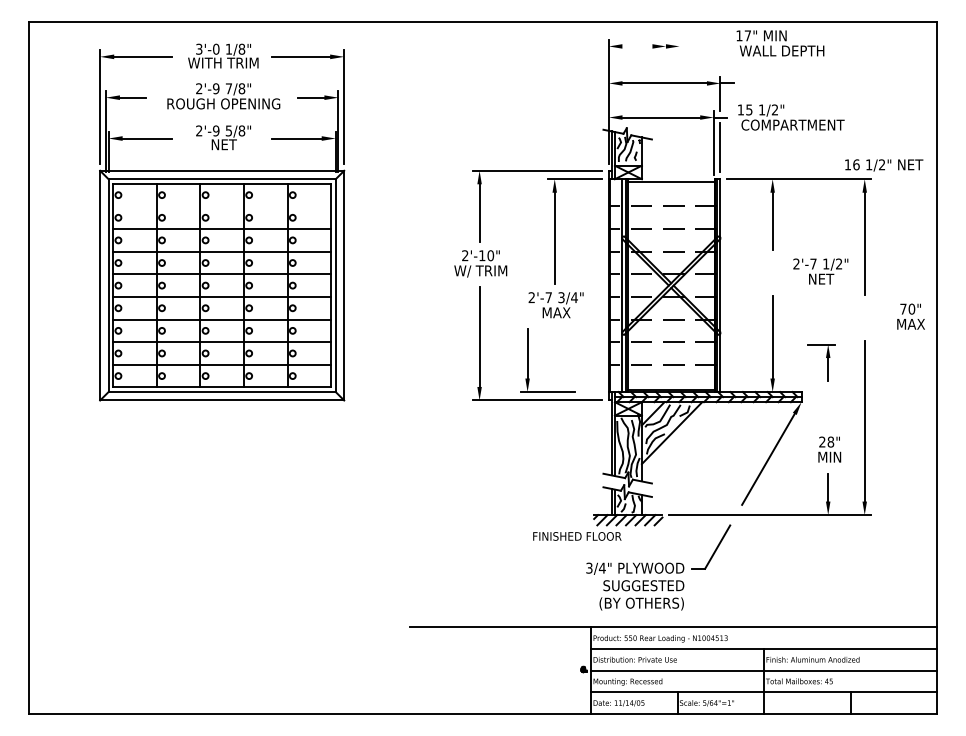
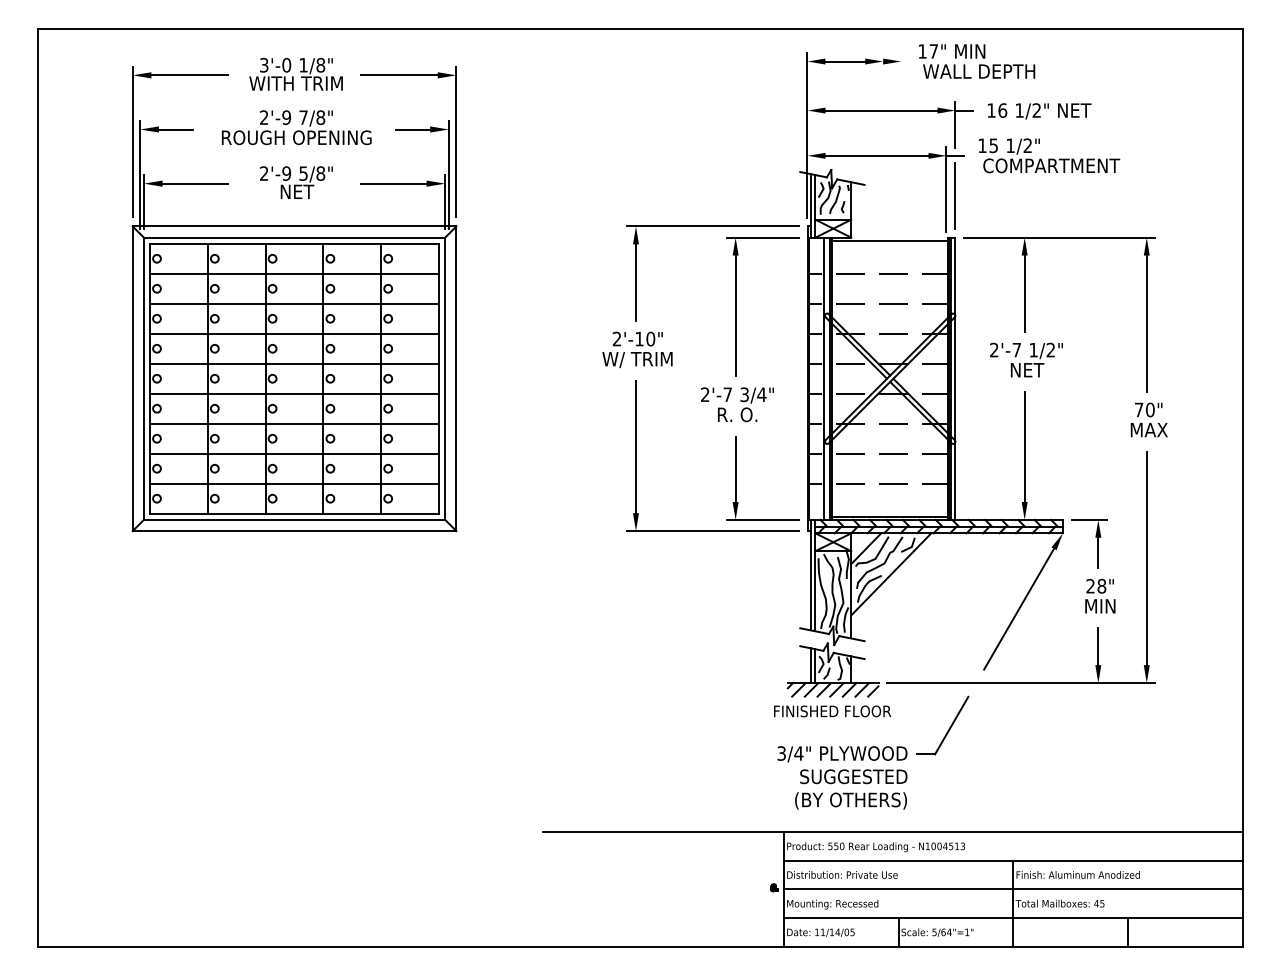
text: (780, 43) -> (977, 61), moved
line: (637, 46) -> (845, 61), added
text: (884, 165) -> (1039, 111), moved
line: (222, 206) -> (294, 273), added
text: (820, 271) -> (1026, 359), moved
text: (556, 312) -> (737, 414), MAX -> R. O.
text: (910, 316) -> (1148, 419), moved
part: (528, 360) -> (736, 478), moved
part: (827, 362) -> (1097, 543), moved
text: (577, 536) -> (832, 711), moved

